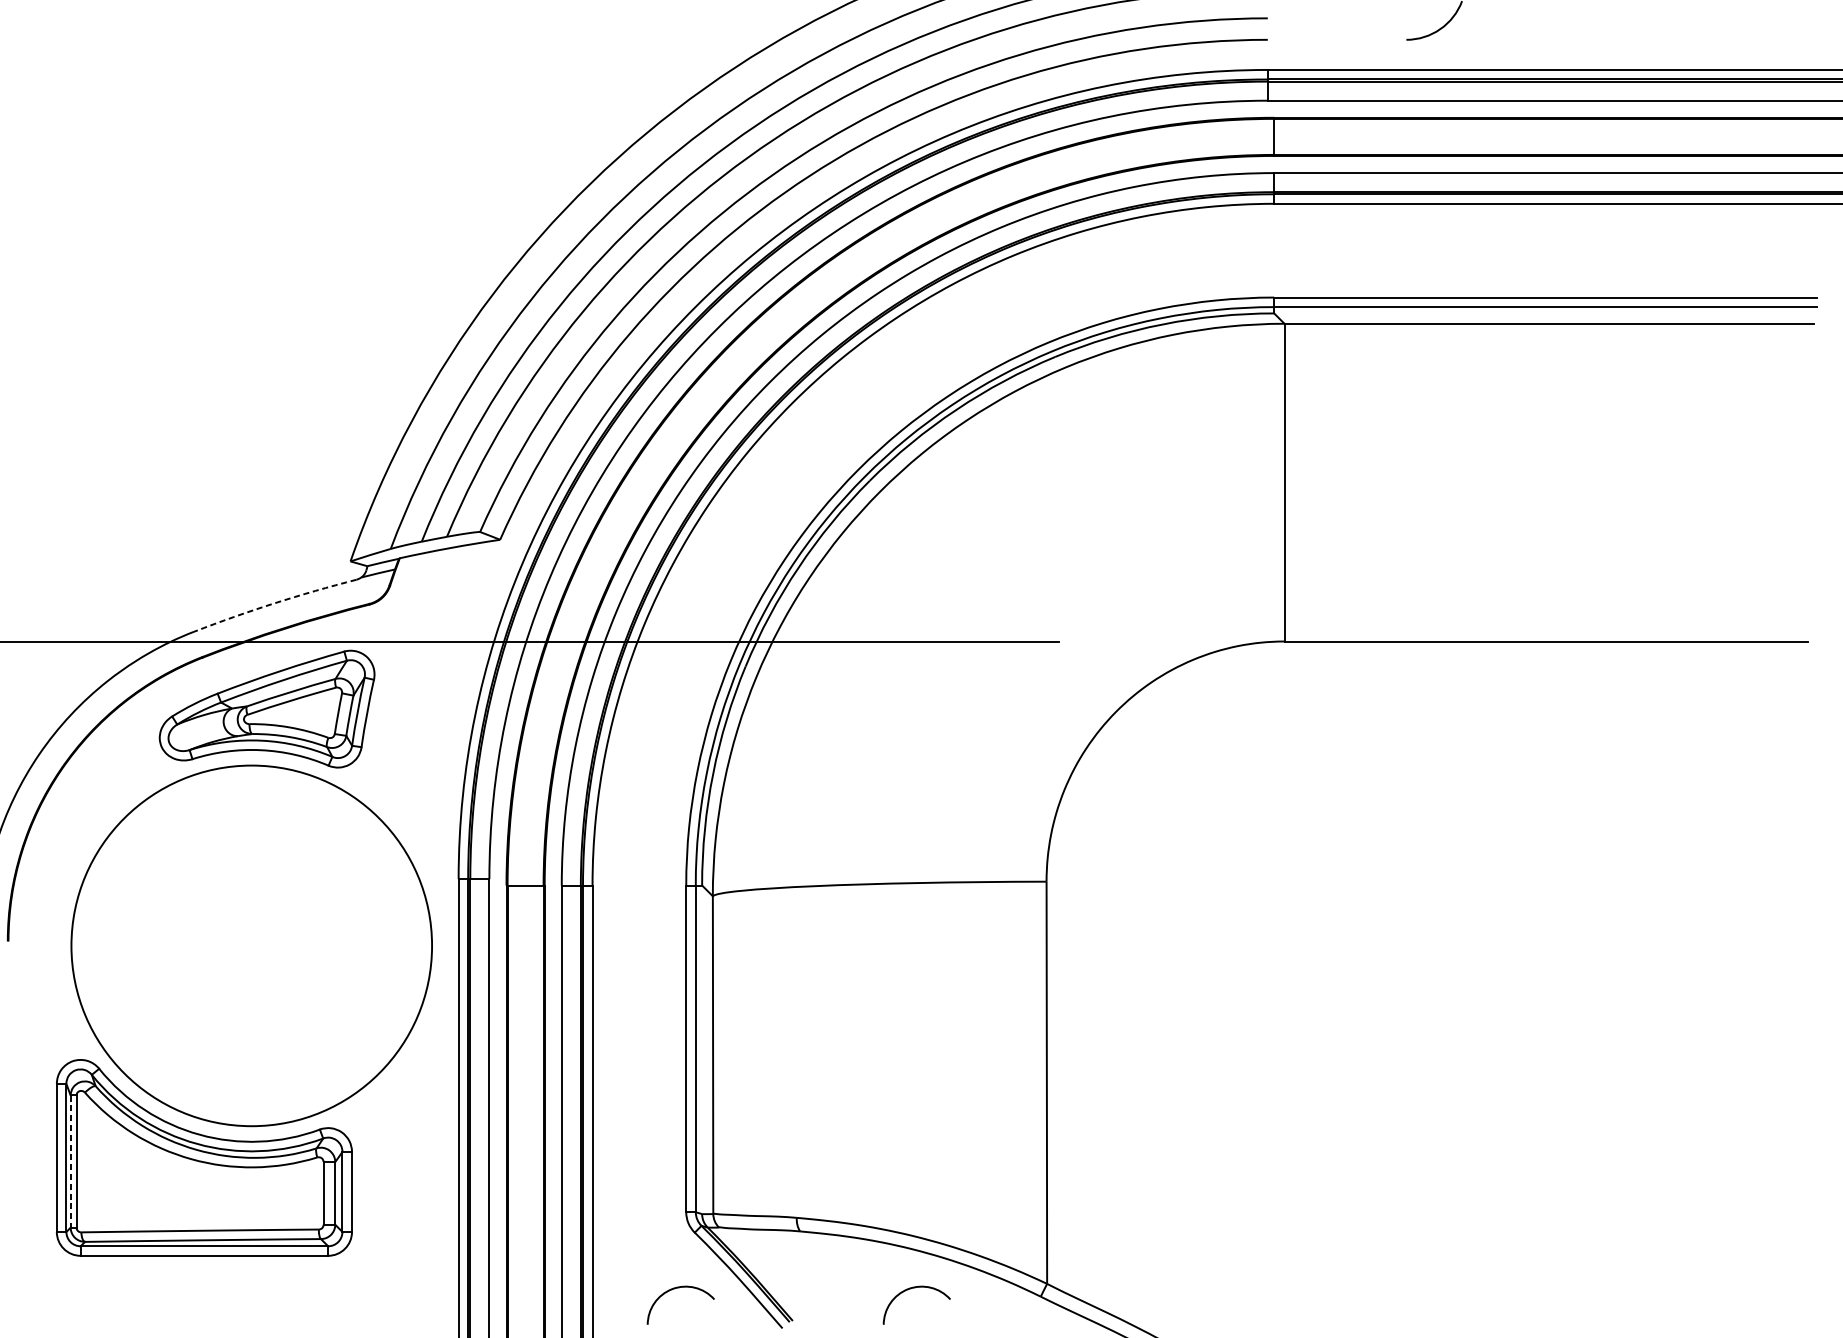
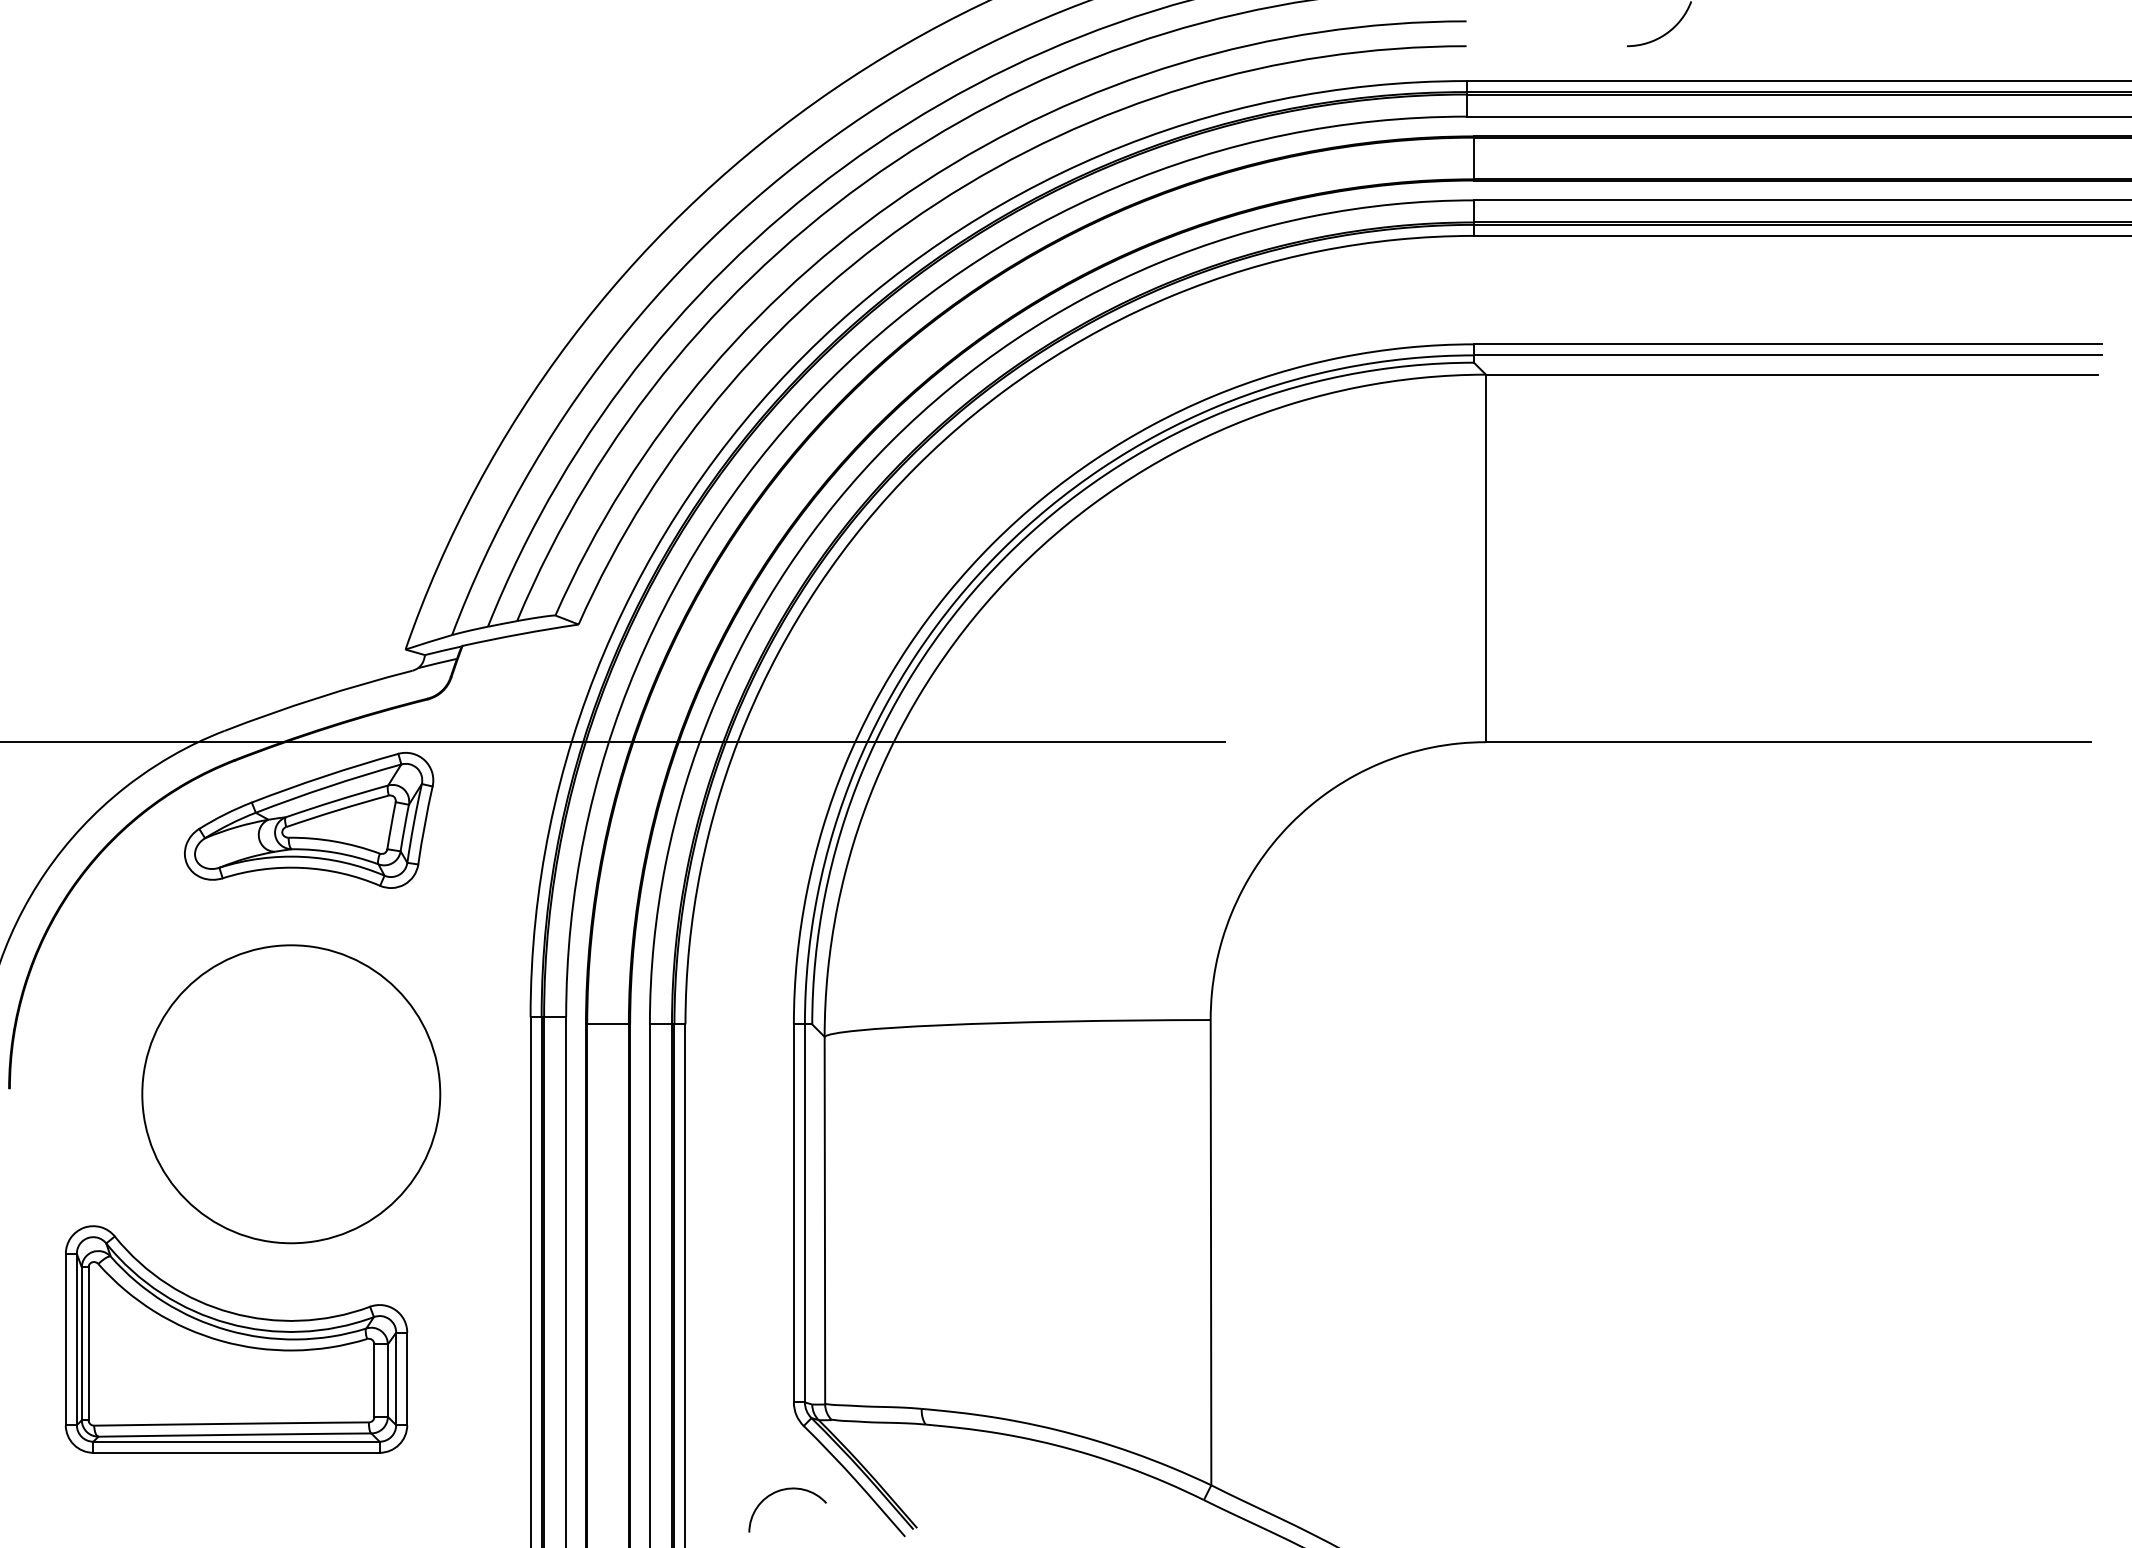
arc: (274, 603) -> (317, 698), dashed -> solid
circle: (251, 946) -> (291, 1094), size x0.71
line: (70, 1162) -> (81, 1344), dashed -> solid
curve: (915, 1288) -> (1058, 1490), removed

